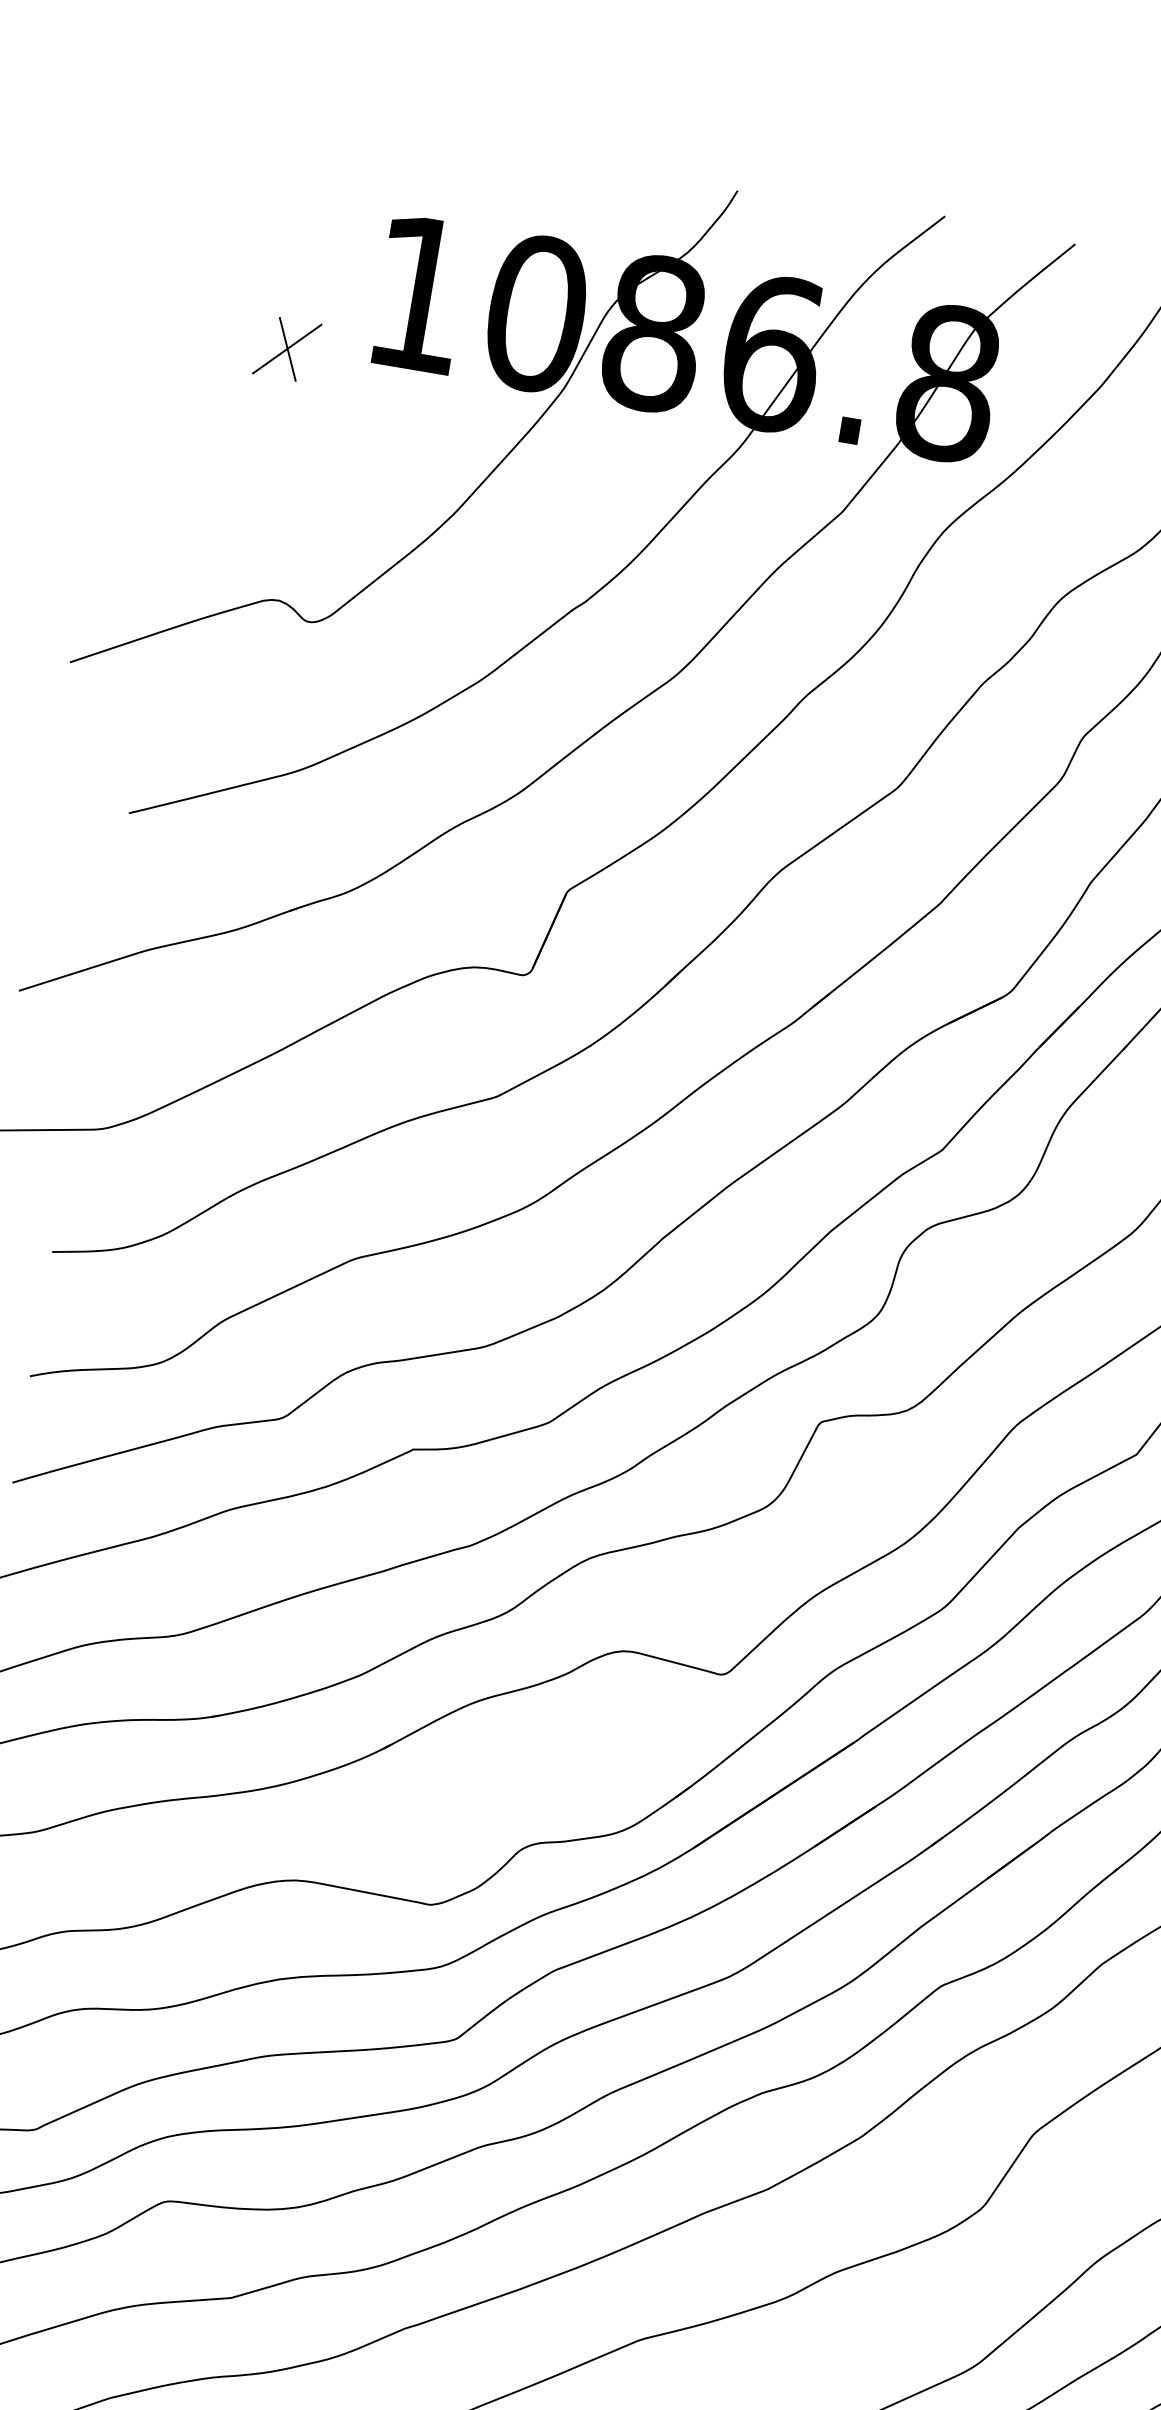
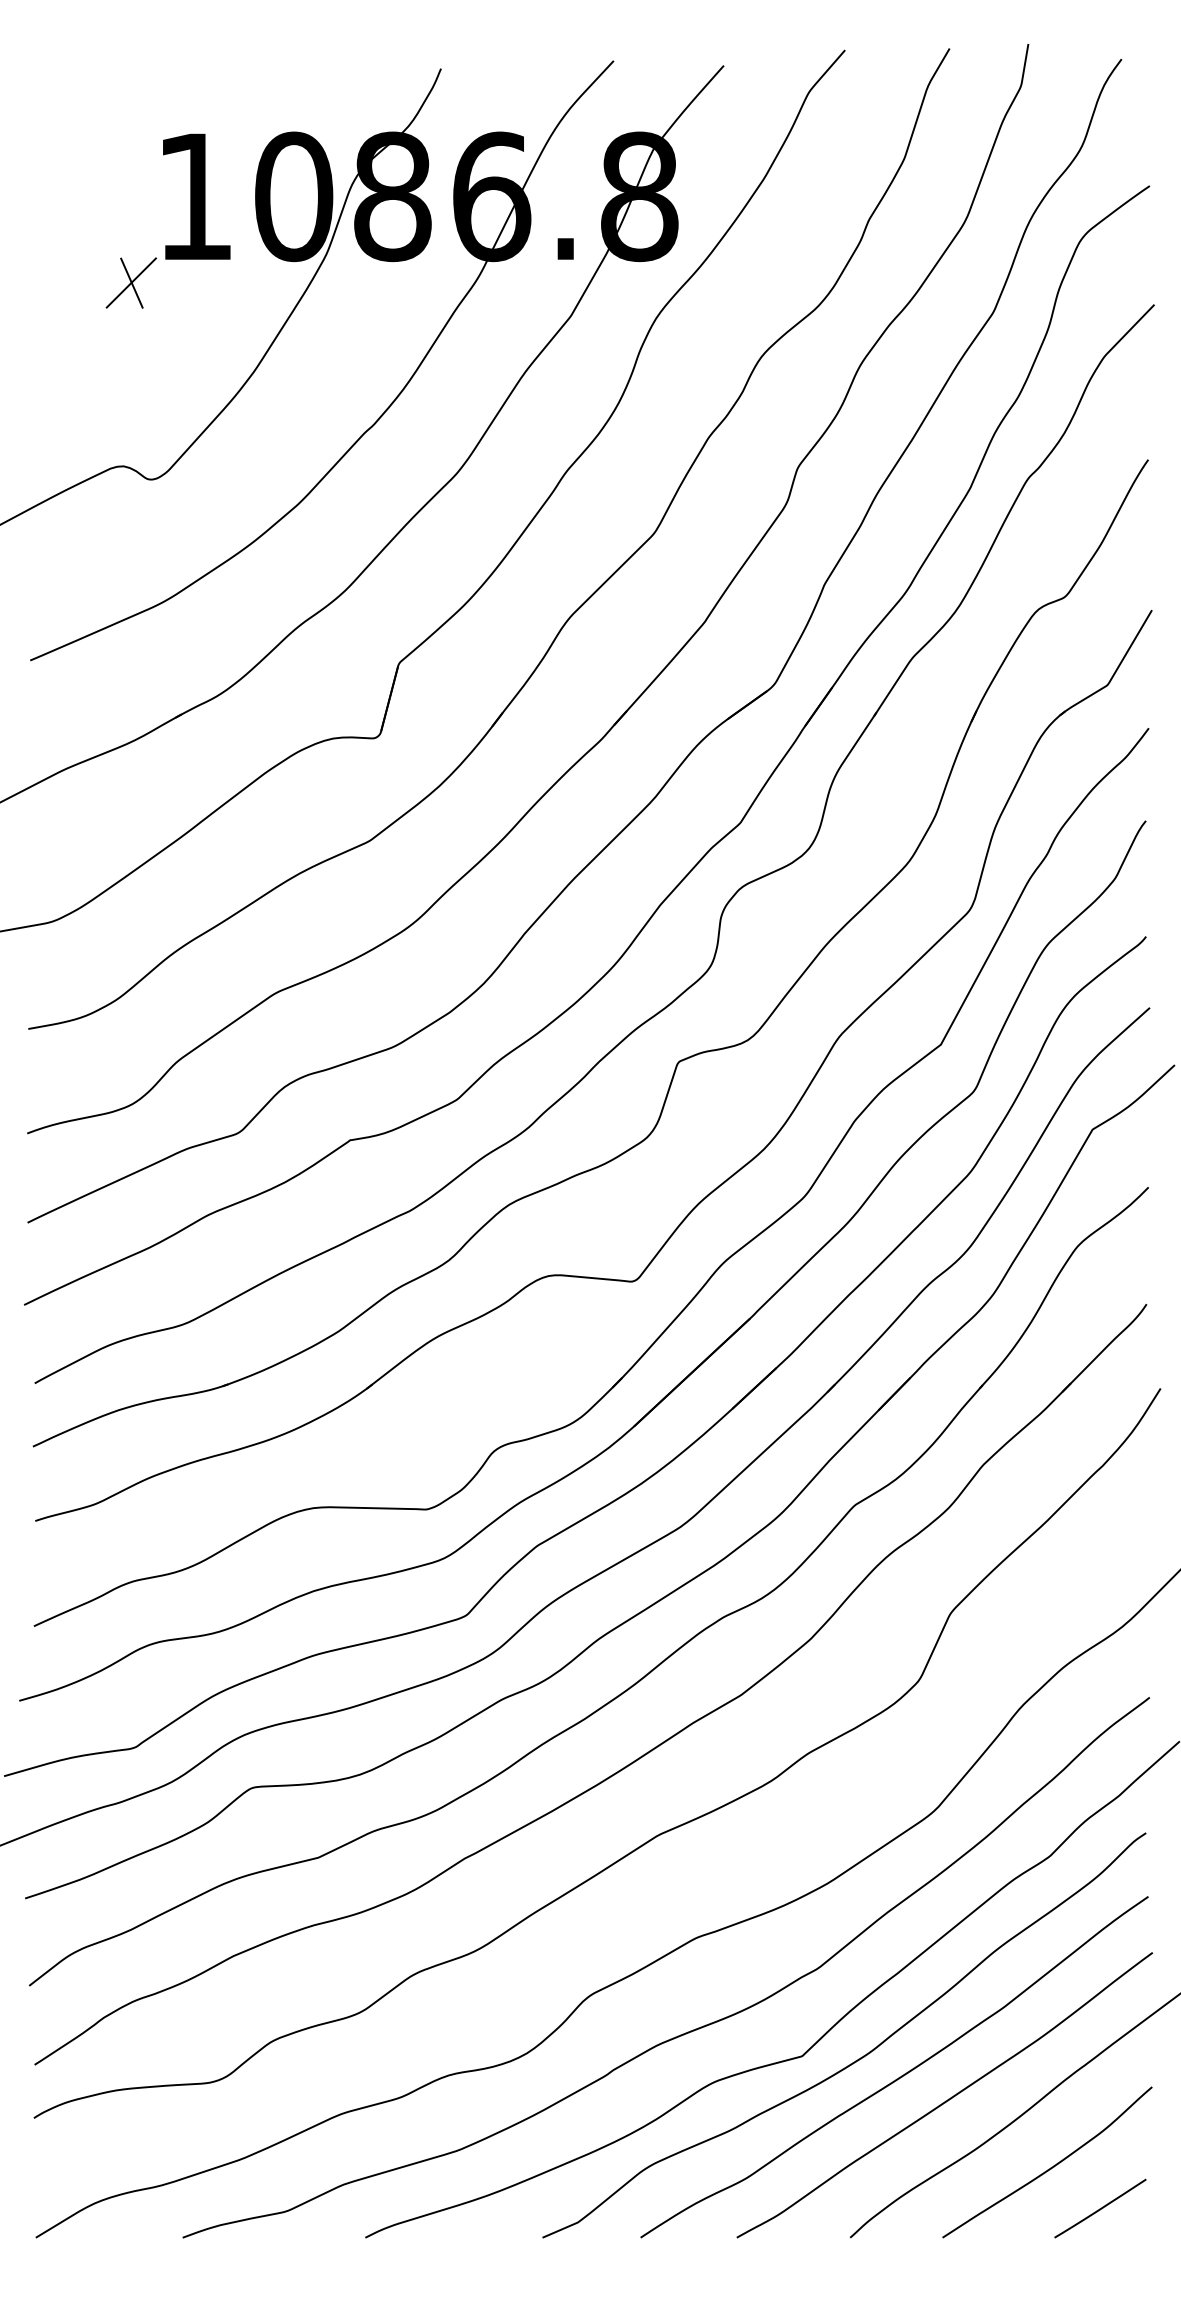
part: (286, 348) -> (130, 282), moved

